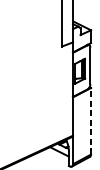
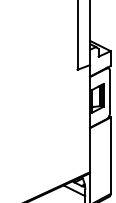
line: (90, 121) -> (110, 155), dashed -> solid

